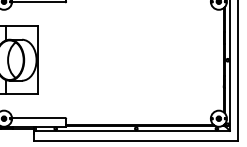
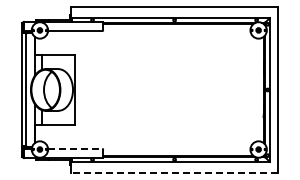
line: (38, 117) -> (75, 148), solid -> dashed
line: (136, 141) -> (174, 172), solid -> dashed

